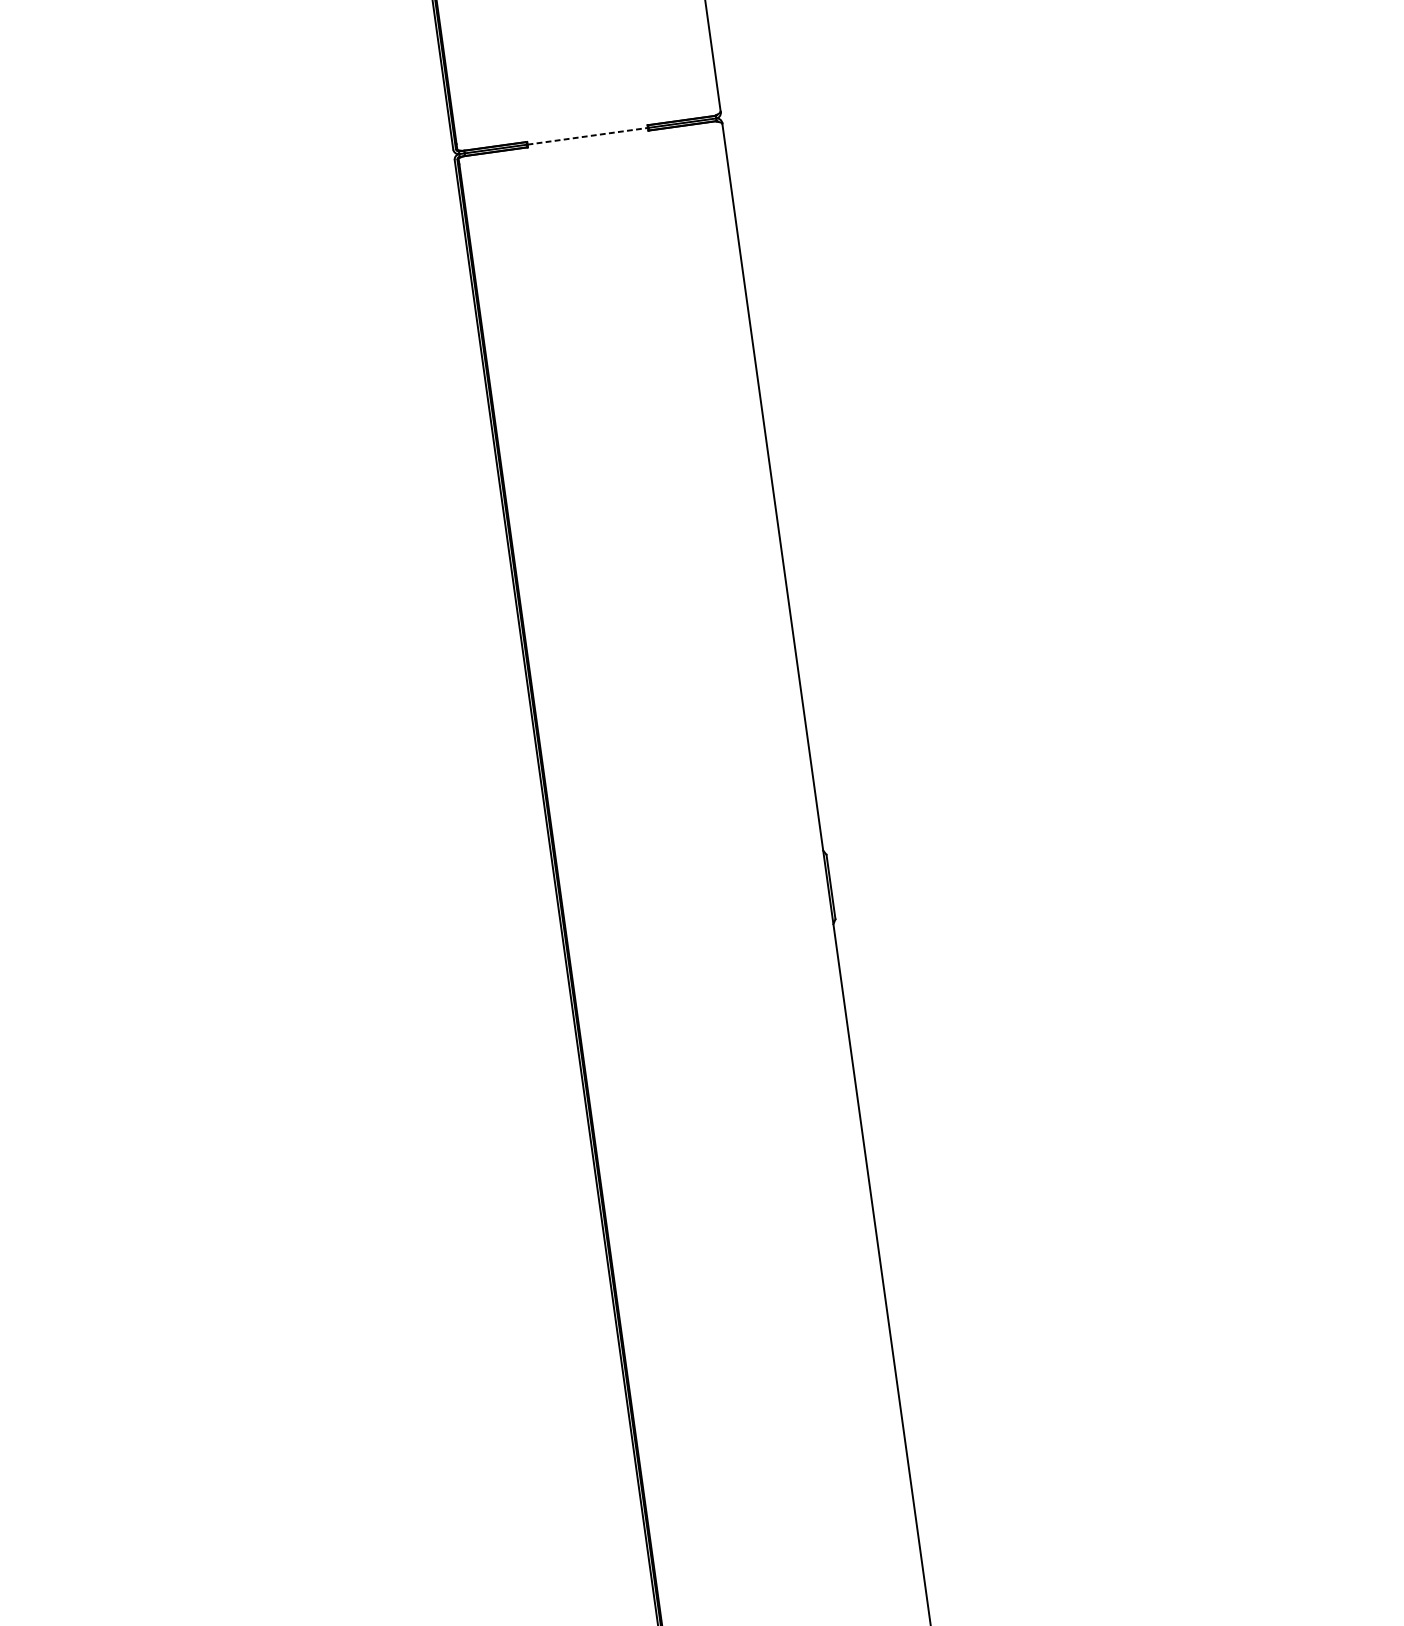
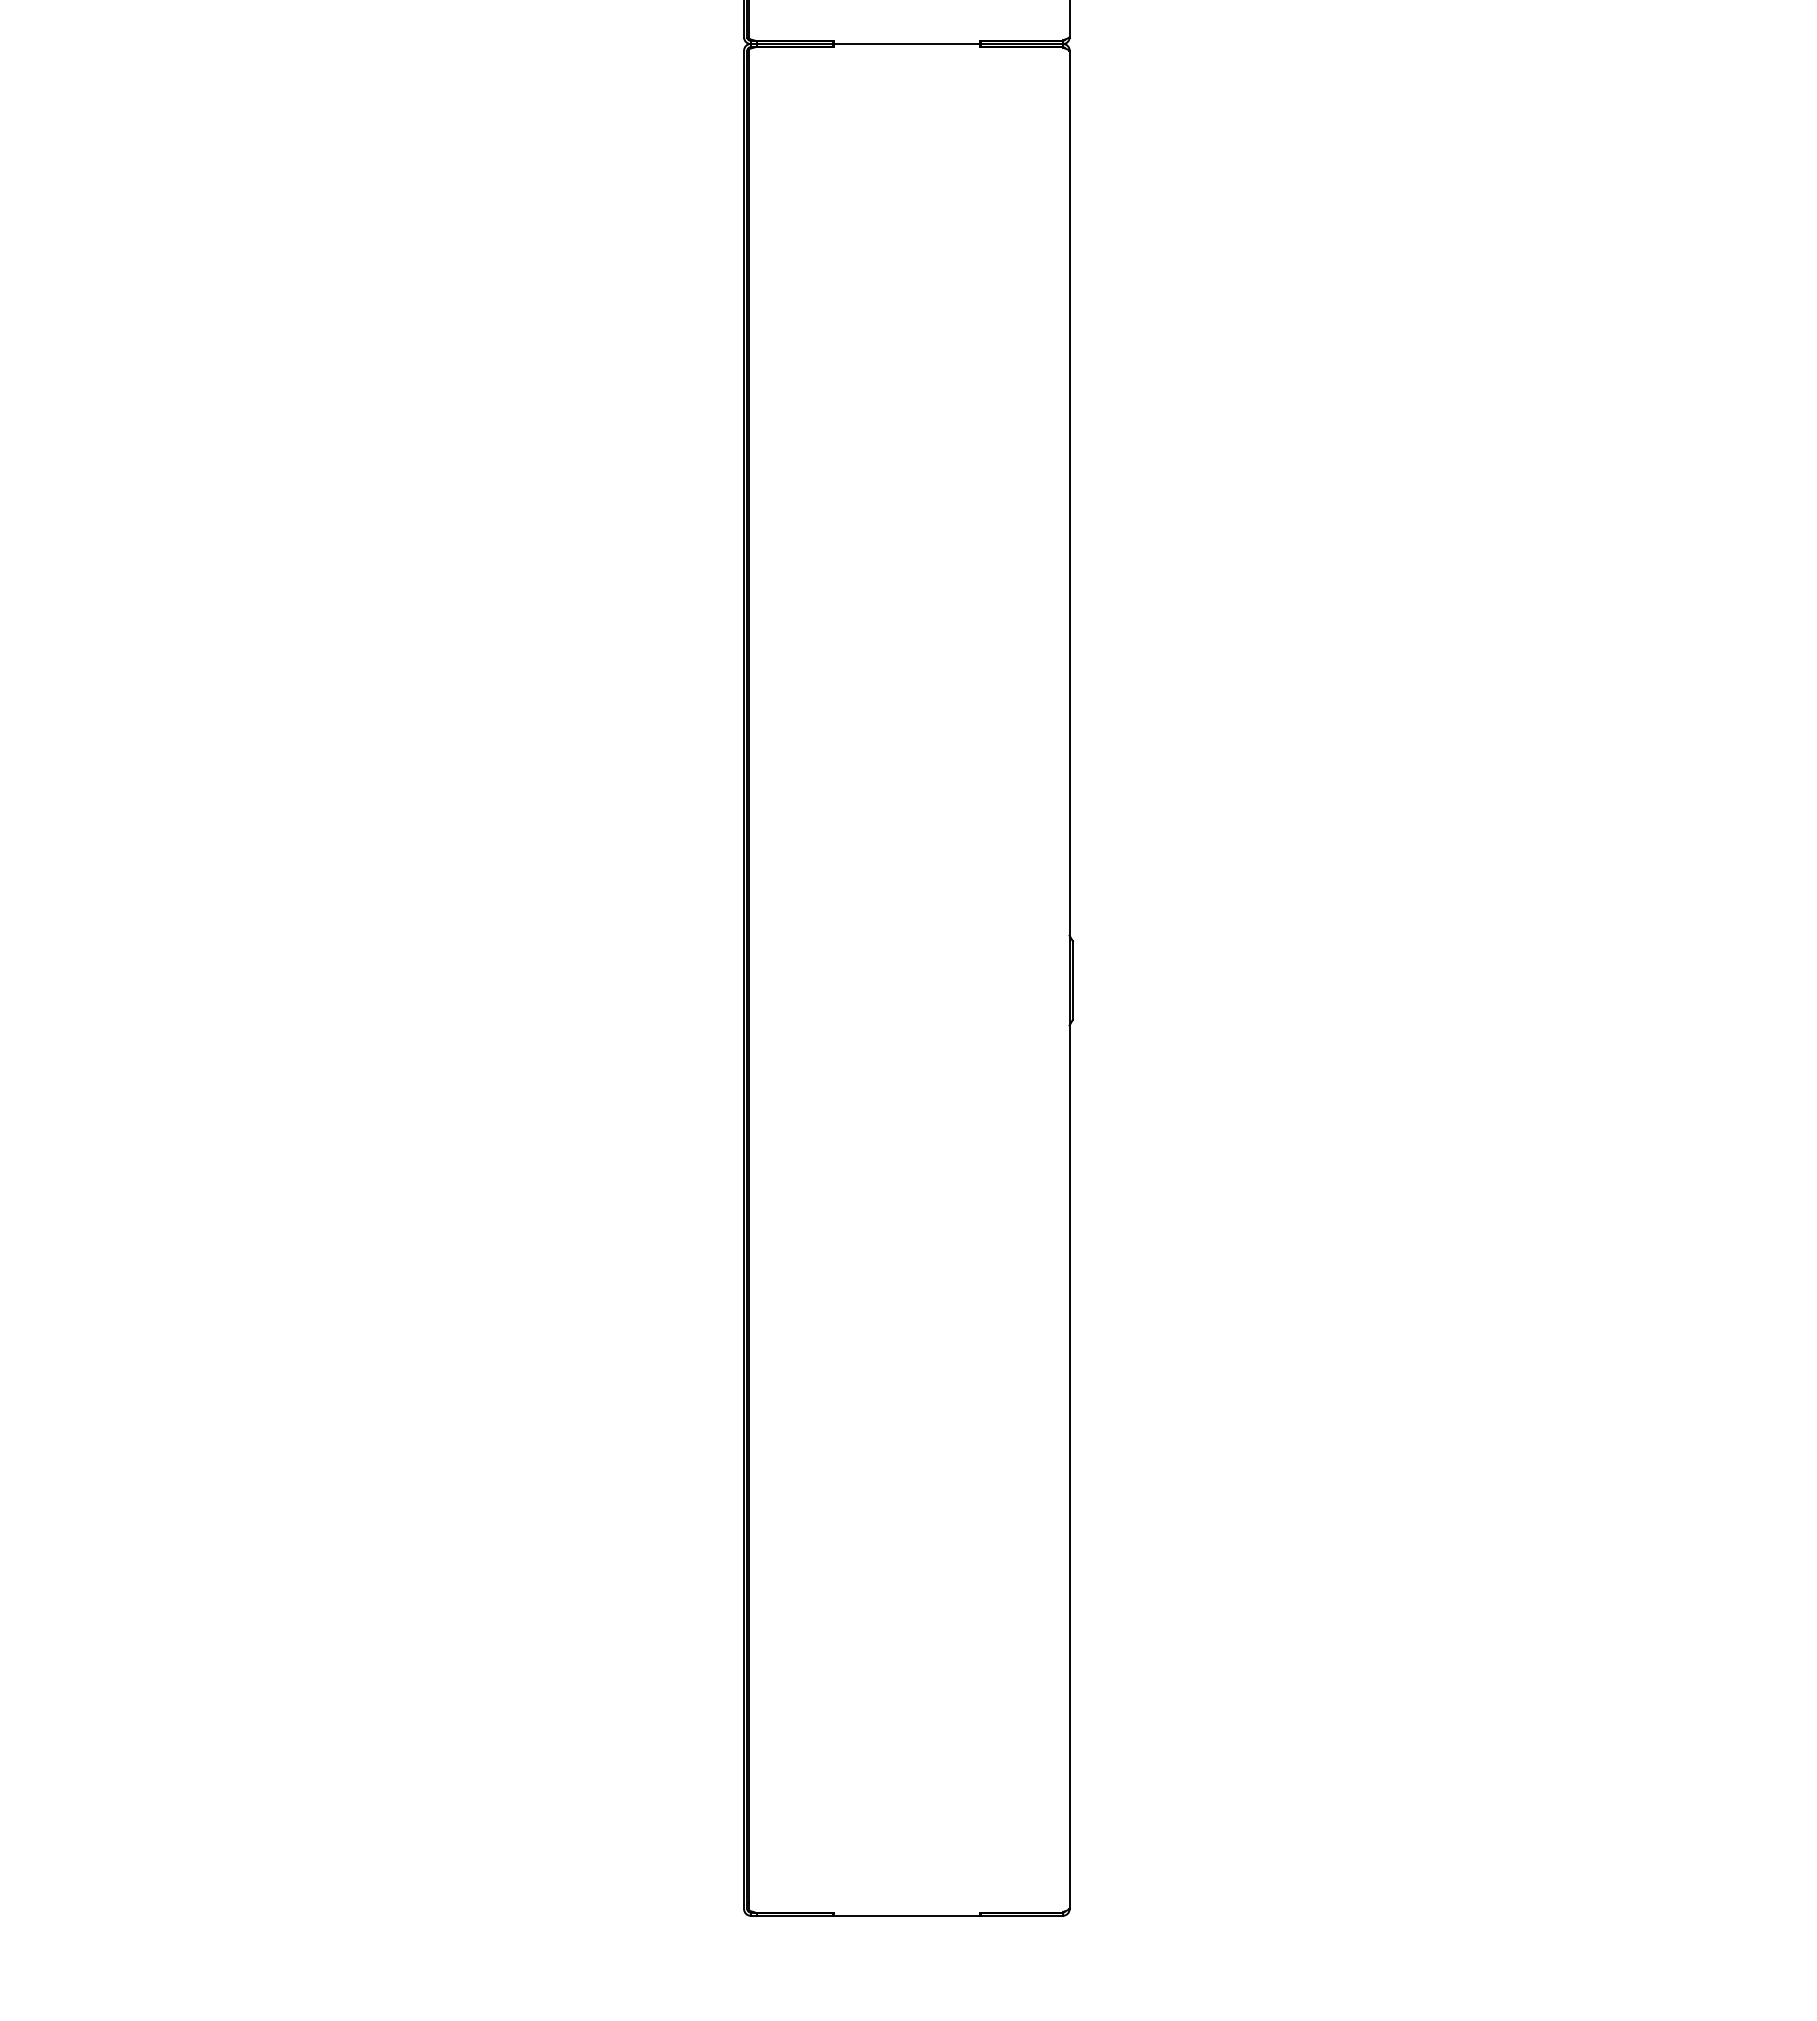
line: (588, 136) -> (907, 44), dashed -> solid

